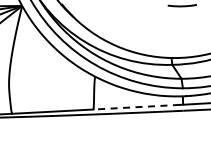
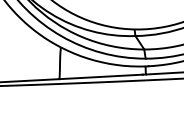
line: (136, 107) -> (100, 77), dashed -> solid

